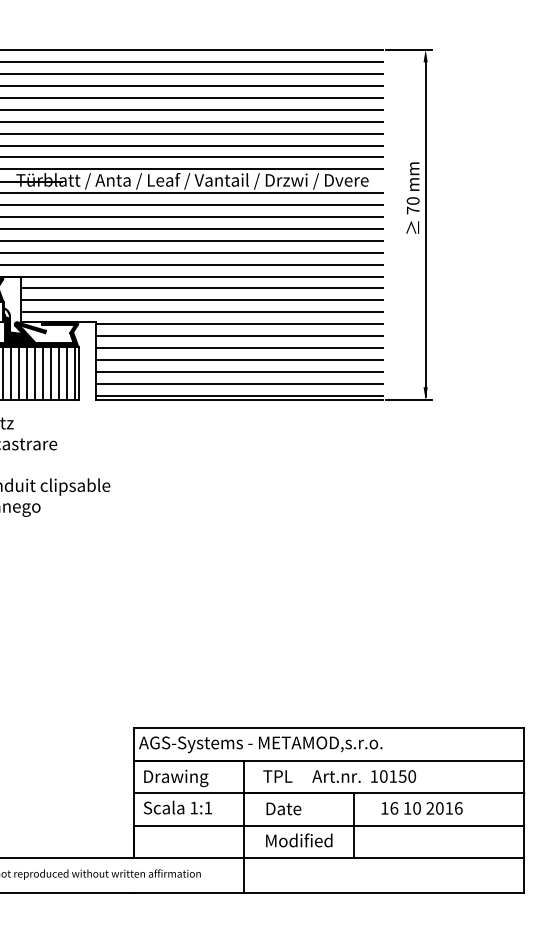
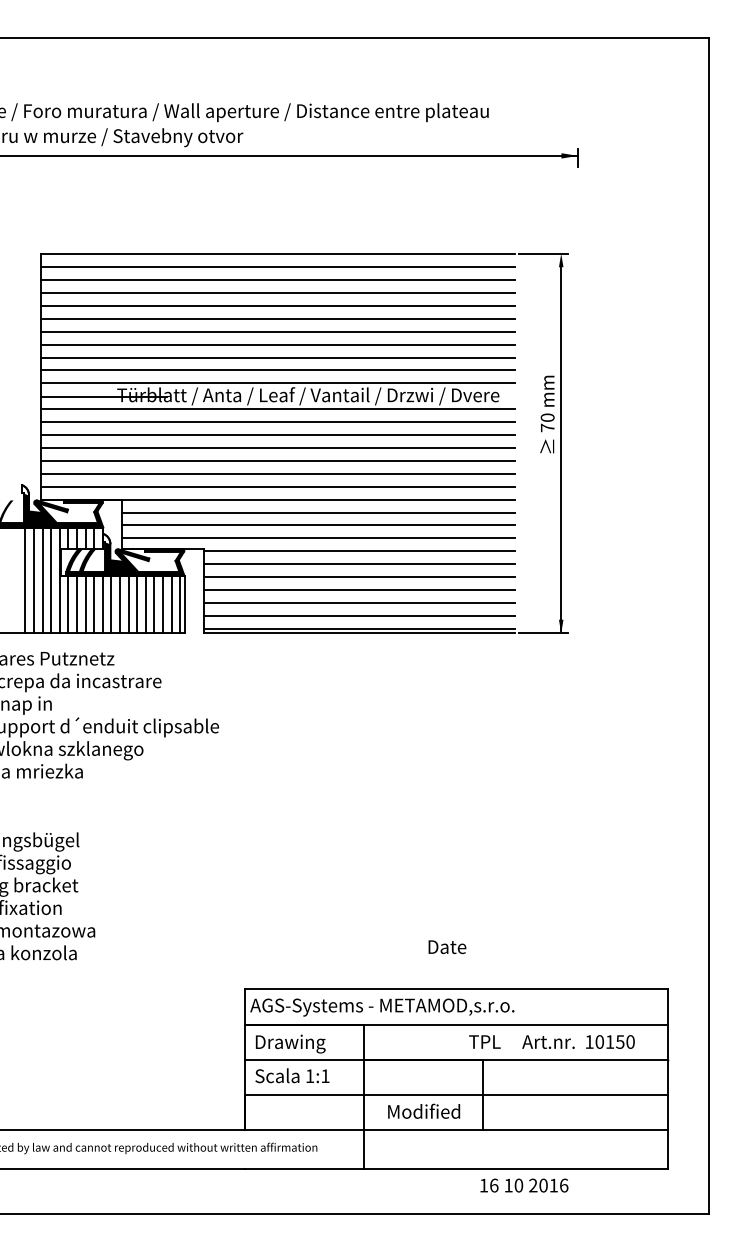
text: (339, 776) -> (551, 1041), moved
text: (283, 808) -> (447, 946), moved
text: (422, 808) -> (524, 1185), moved

